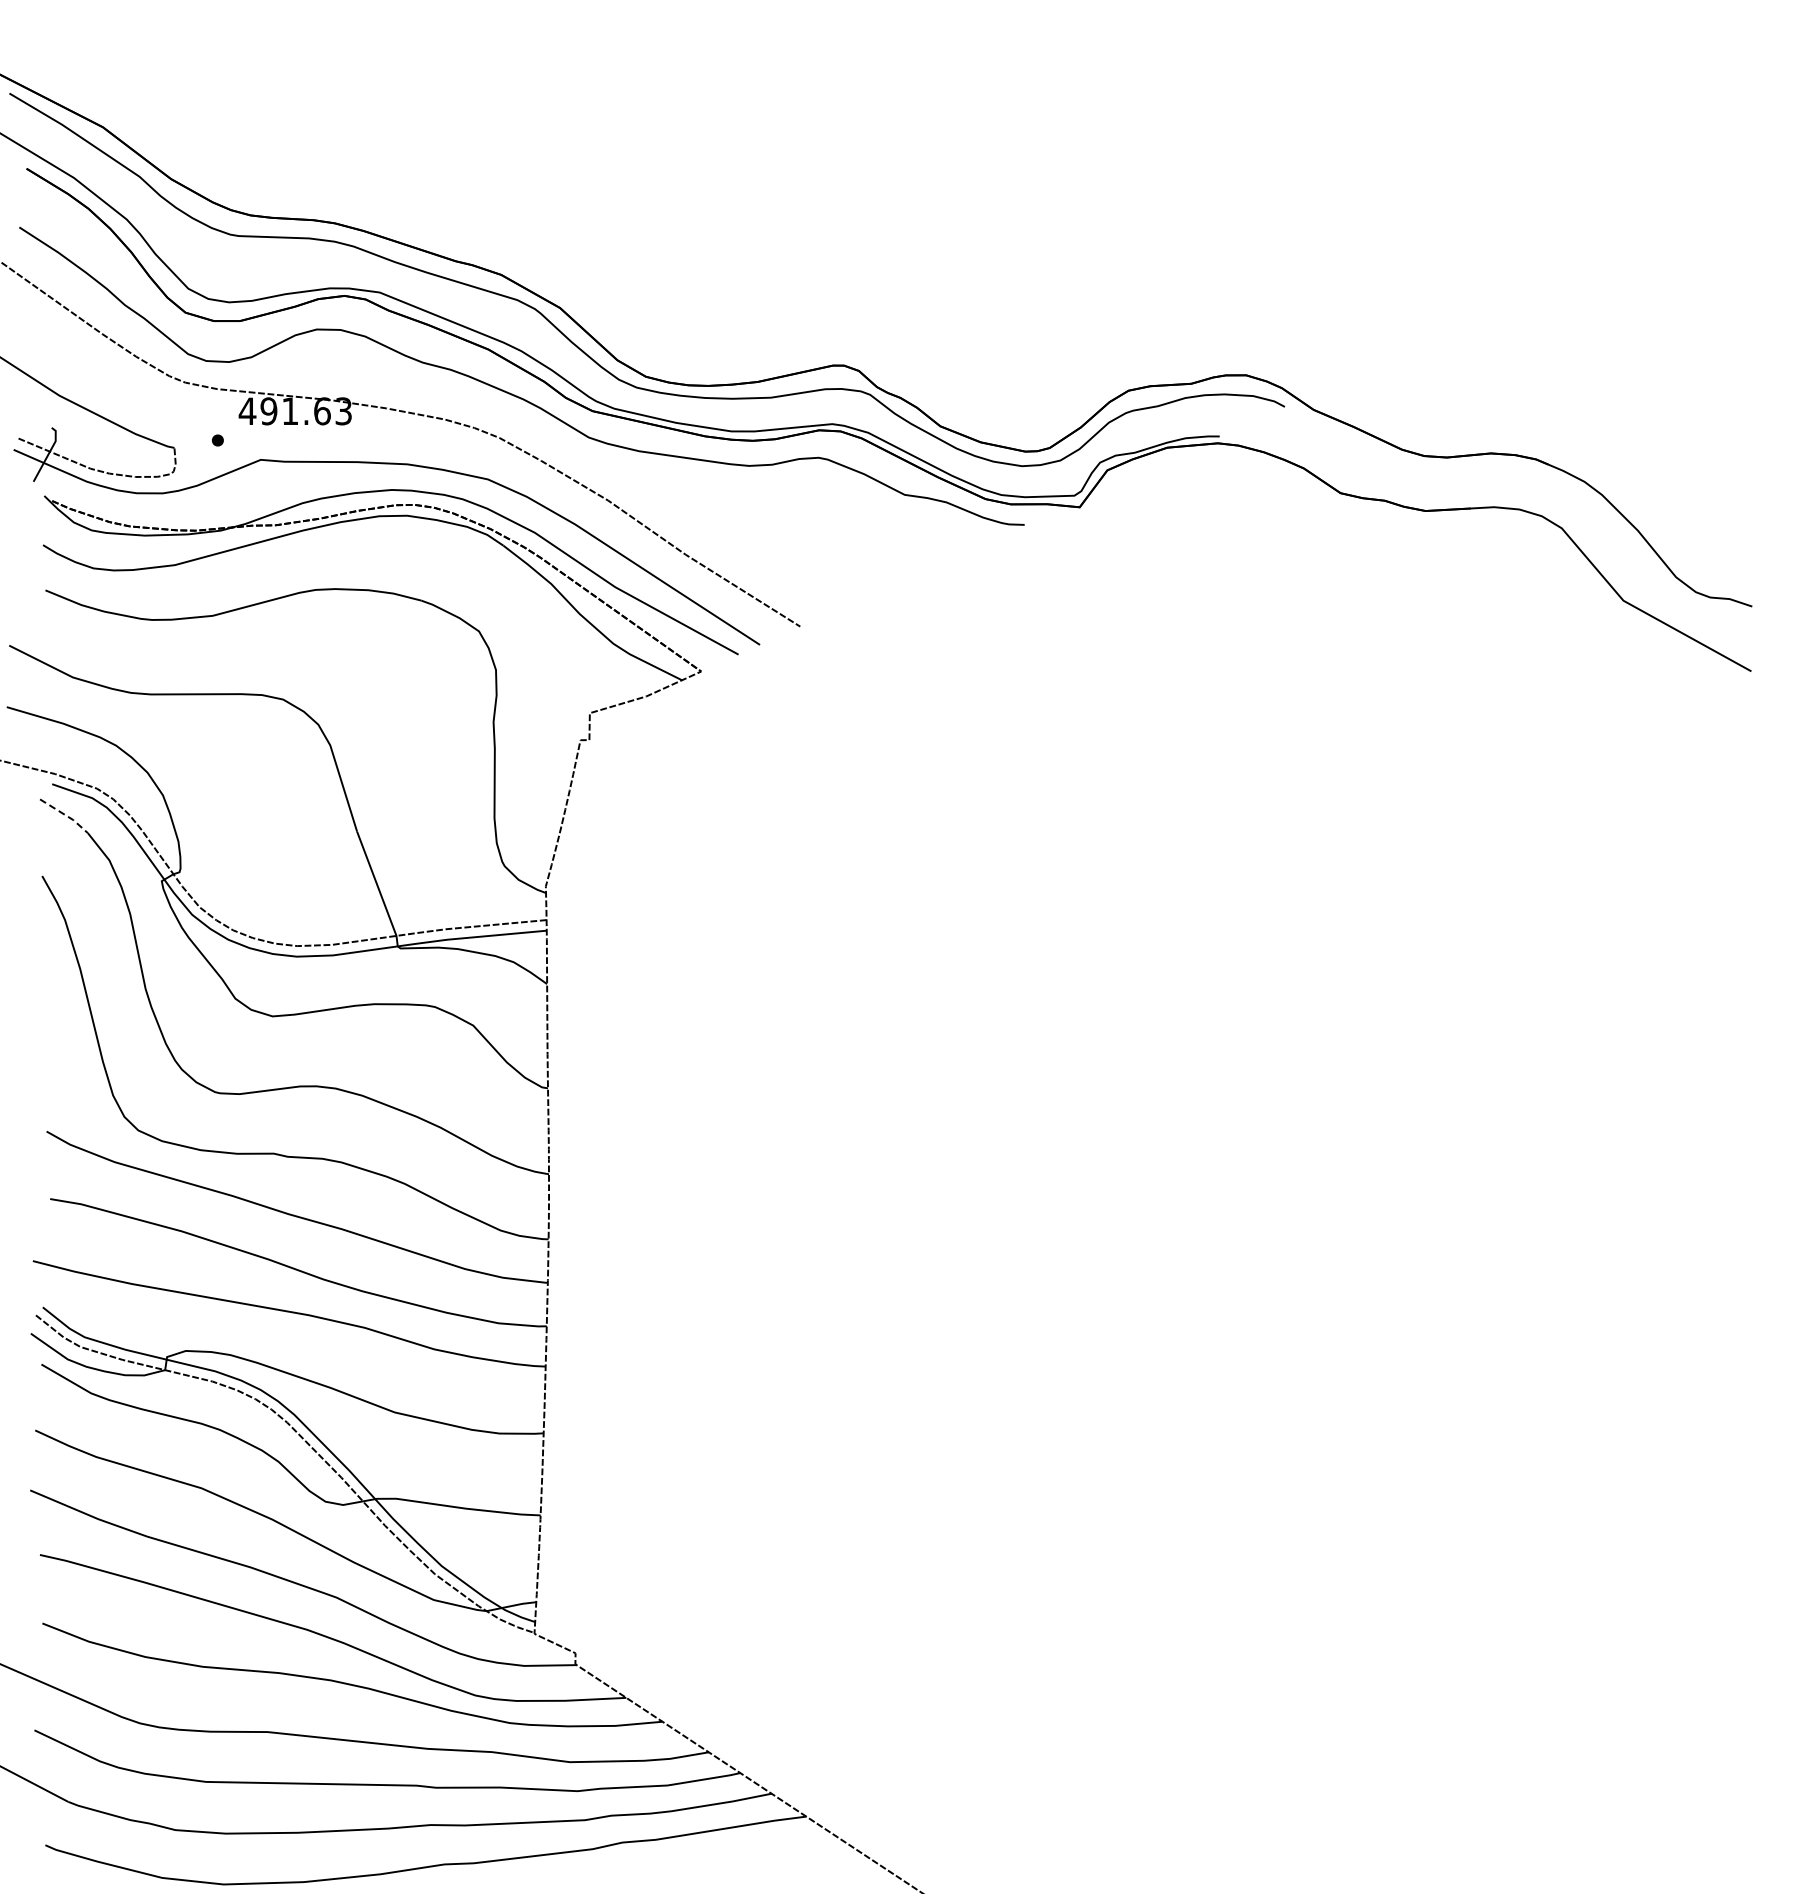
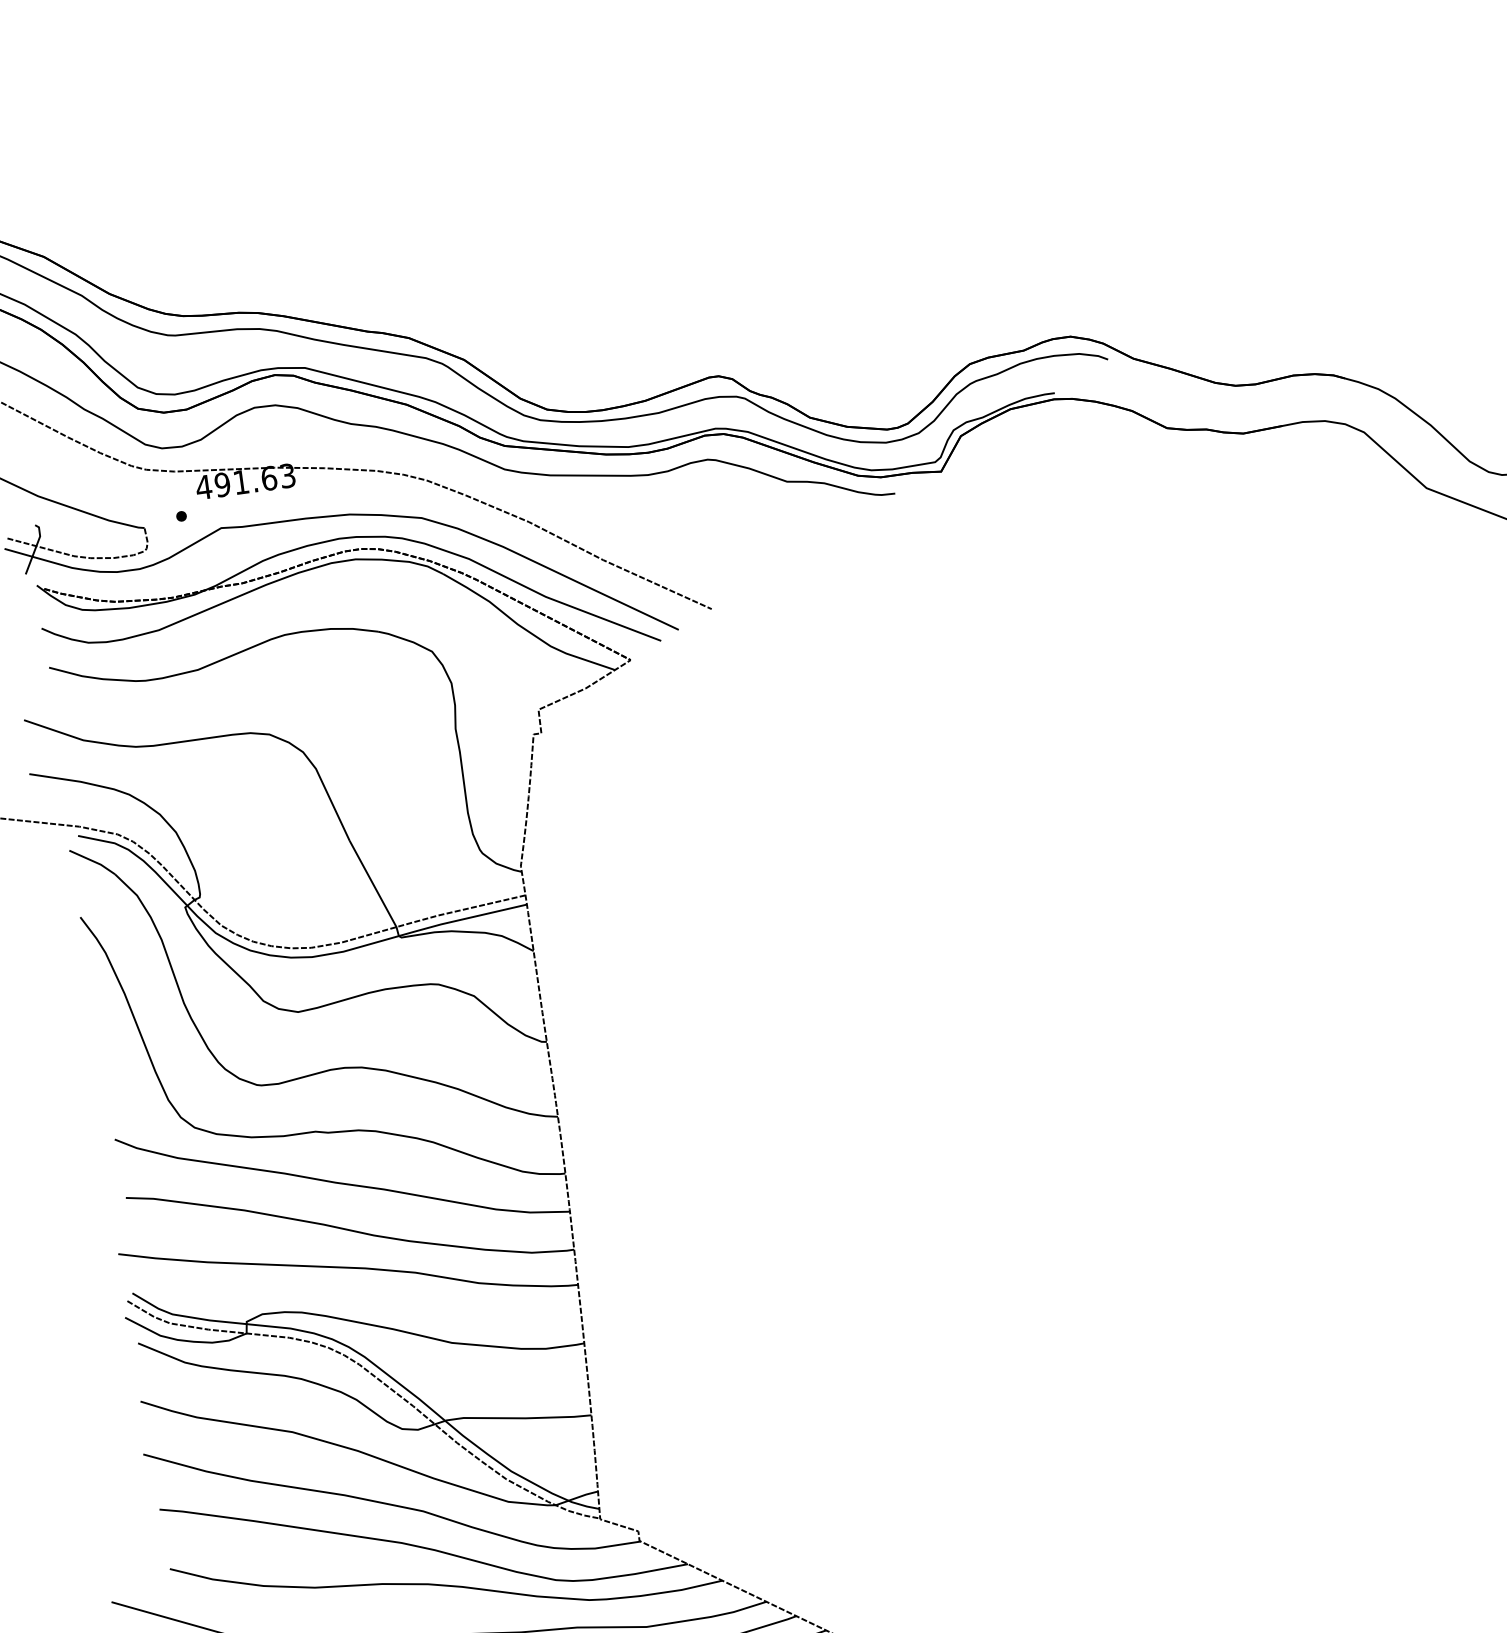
line: (65, 815) -> (93, 861), dashed -> solid

